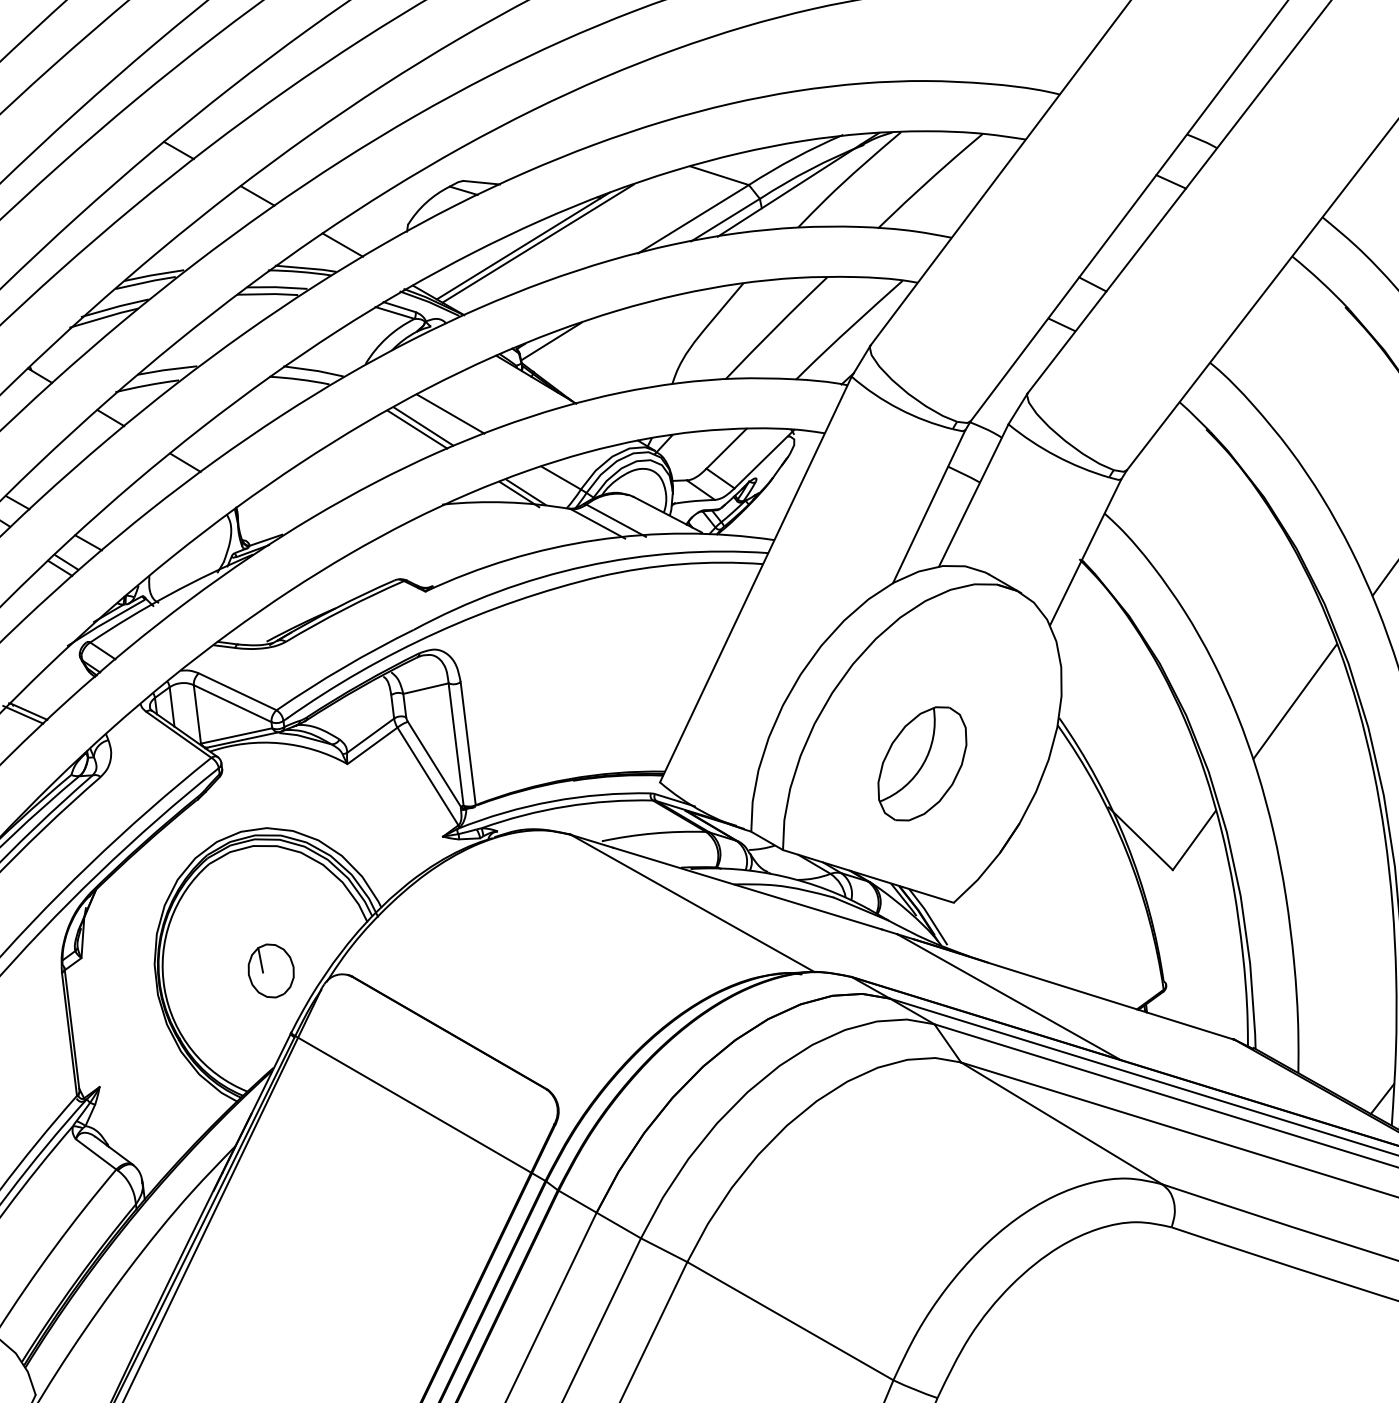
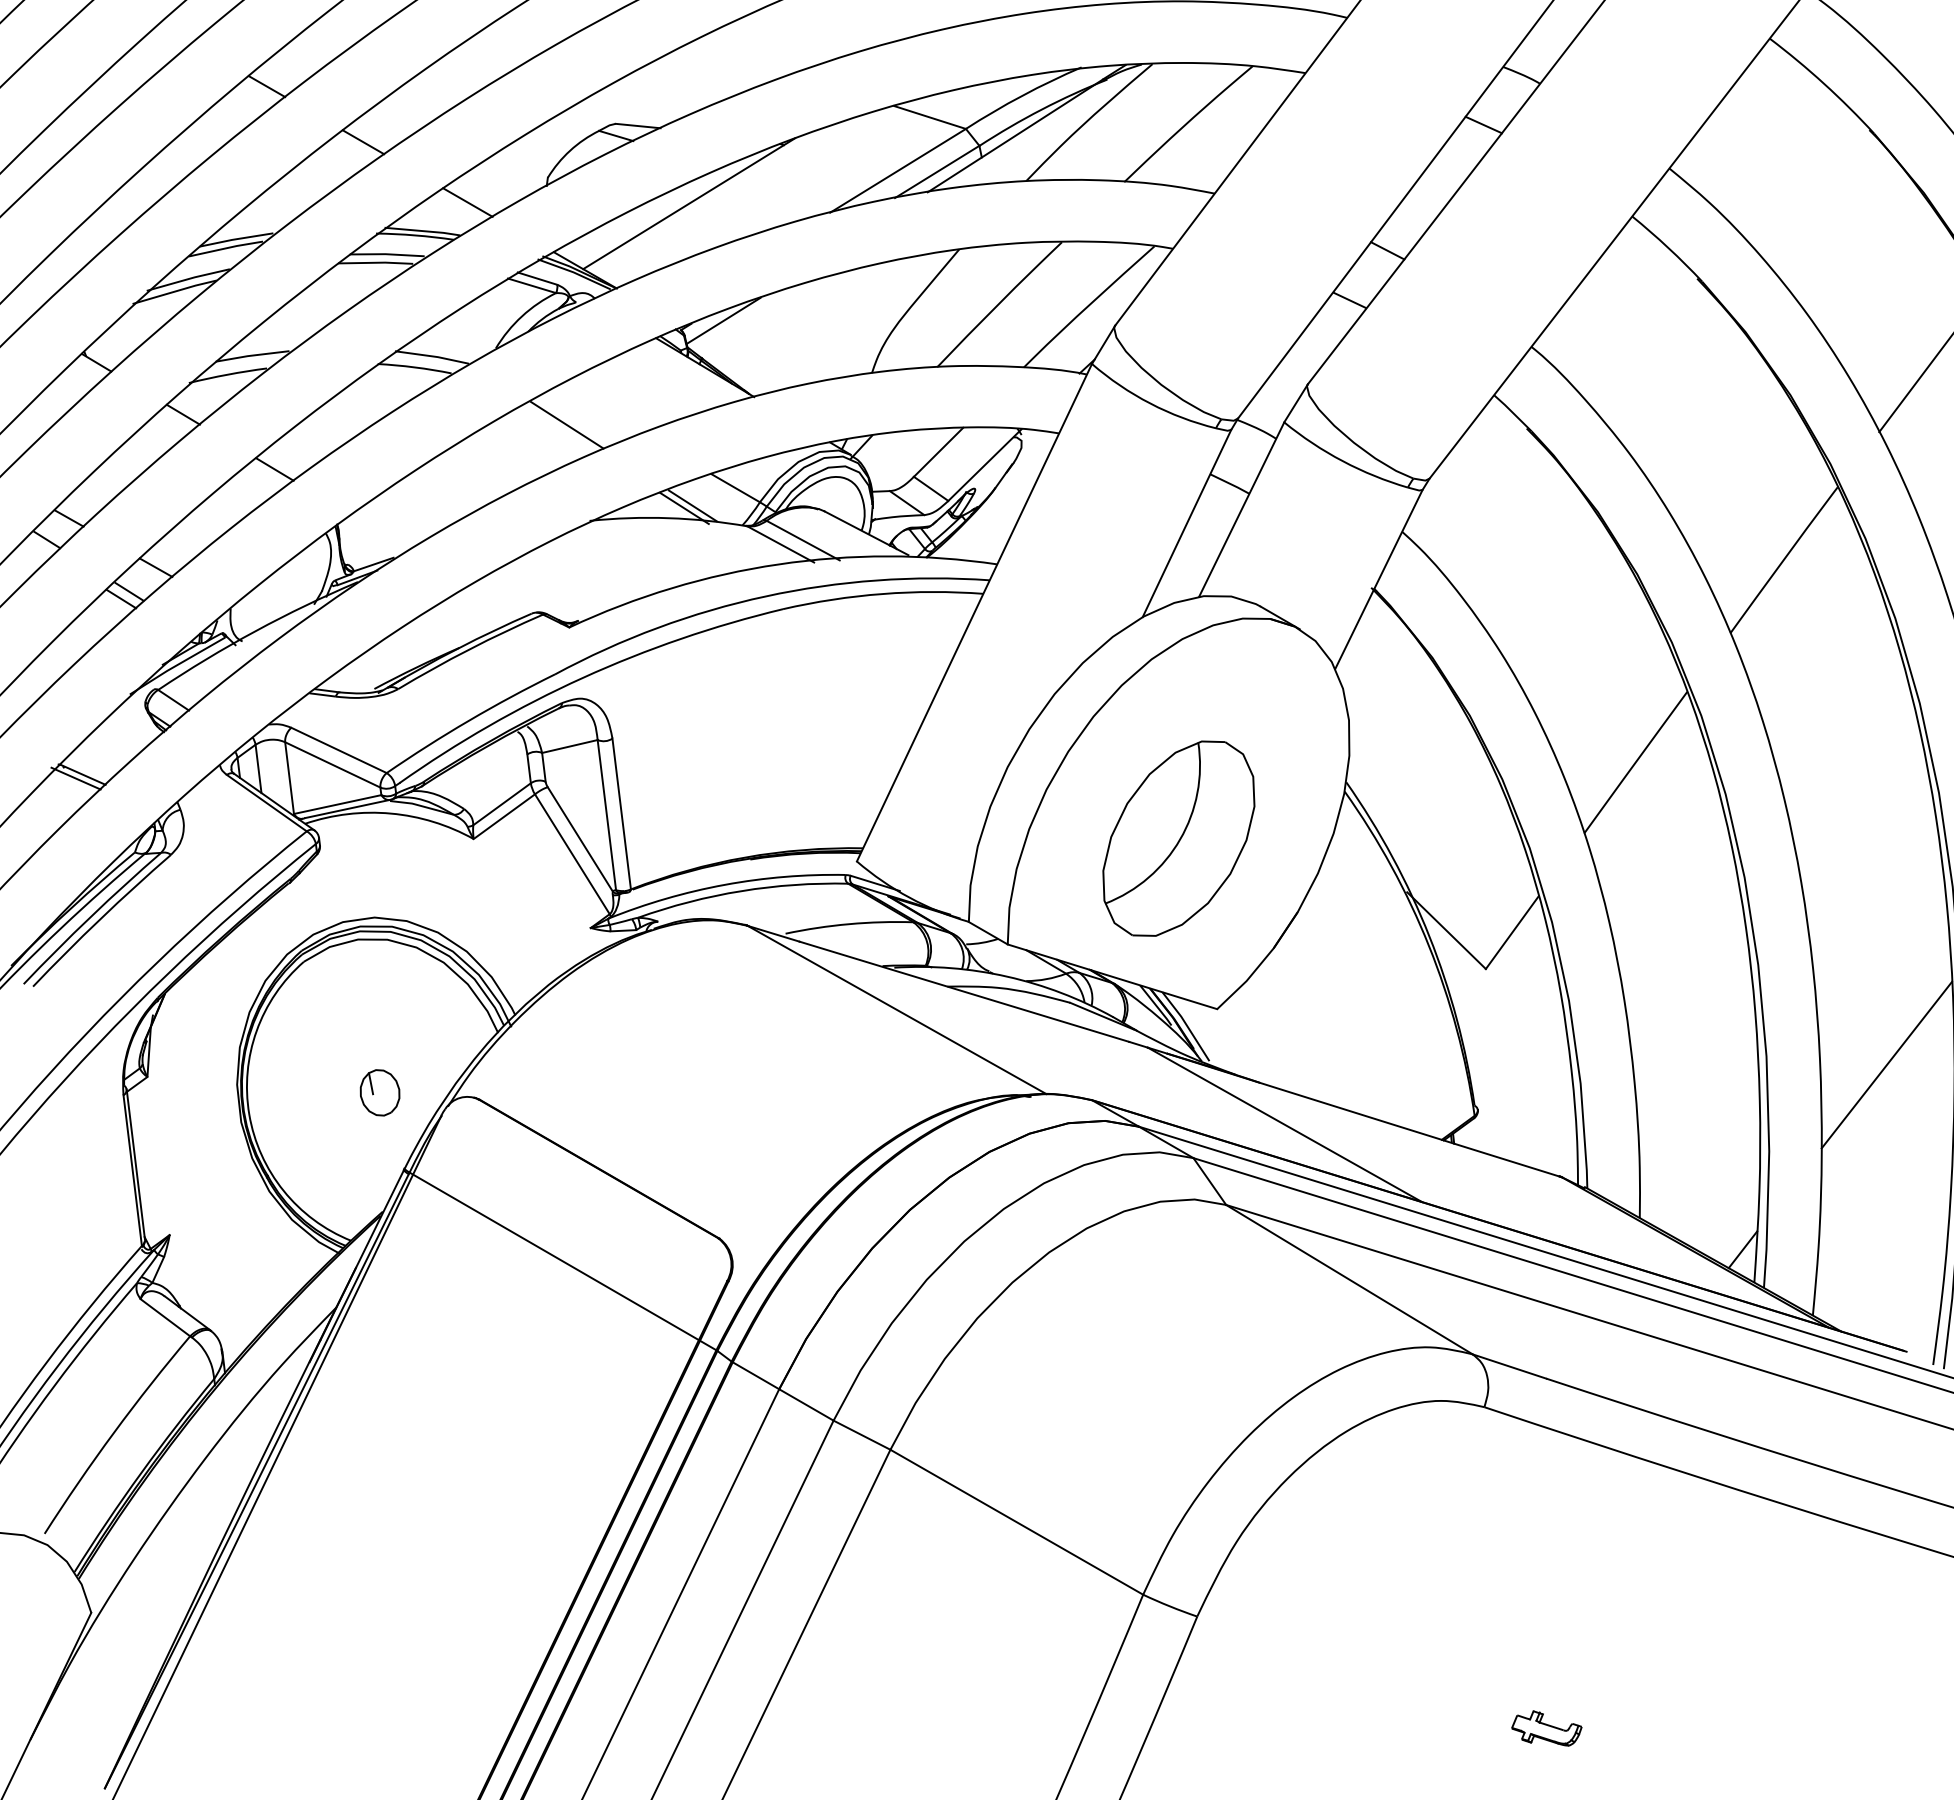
line: (538, 243) -> (707, 200), removed
line: (450, 413) -> (599, 409), removed
line: (417, 429) -> (559, 428), removed
part: (922, 763) -> (1178, 838), size x1.4
part: (270, 970) -> (379, 1092), size x0.7

